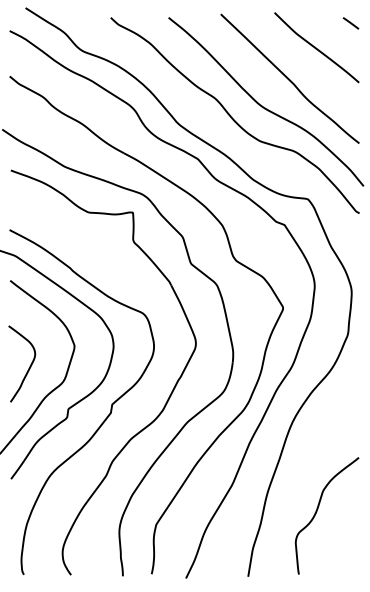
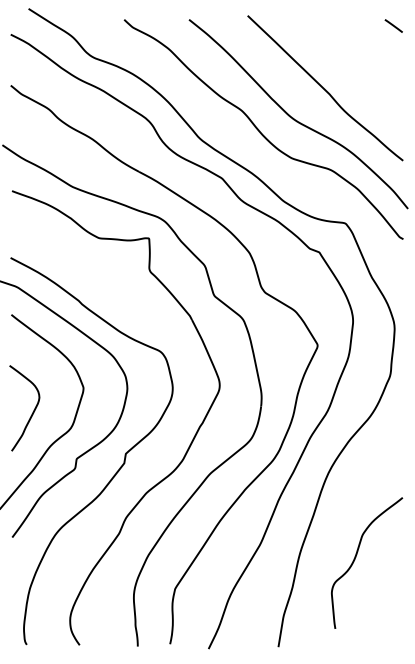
curve: (316, 47) -> (355, 53), removed
curve: (317, 511) -> (356, 558), moved

